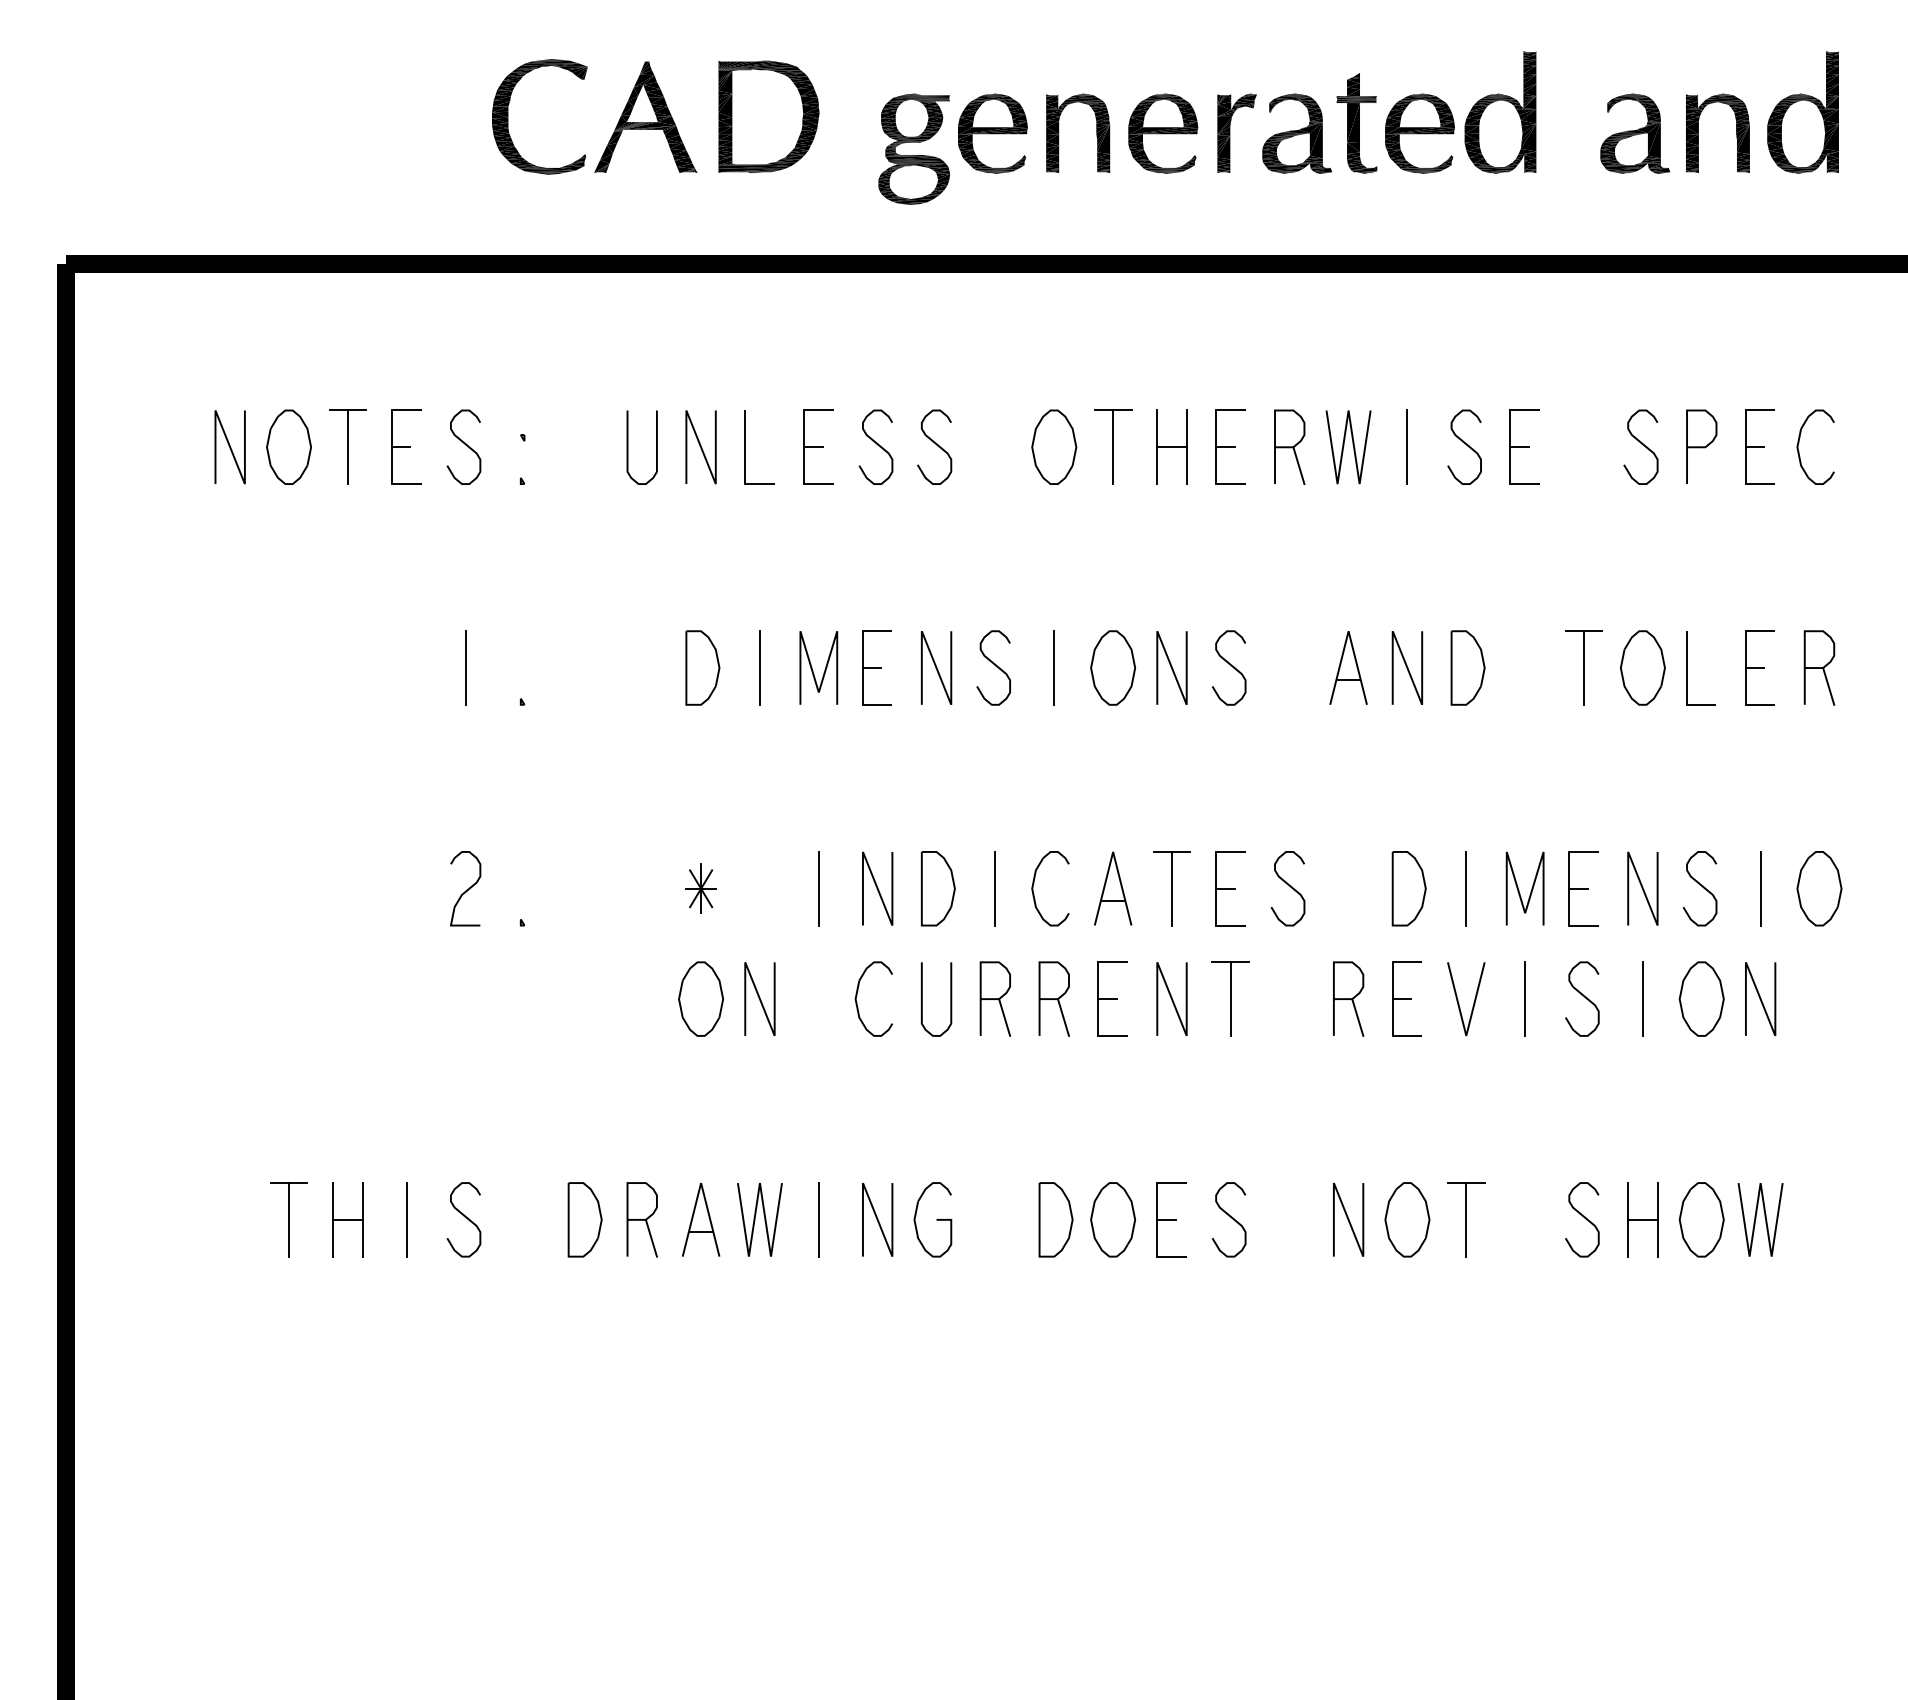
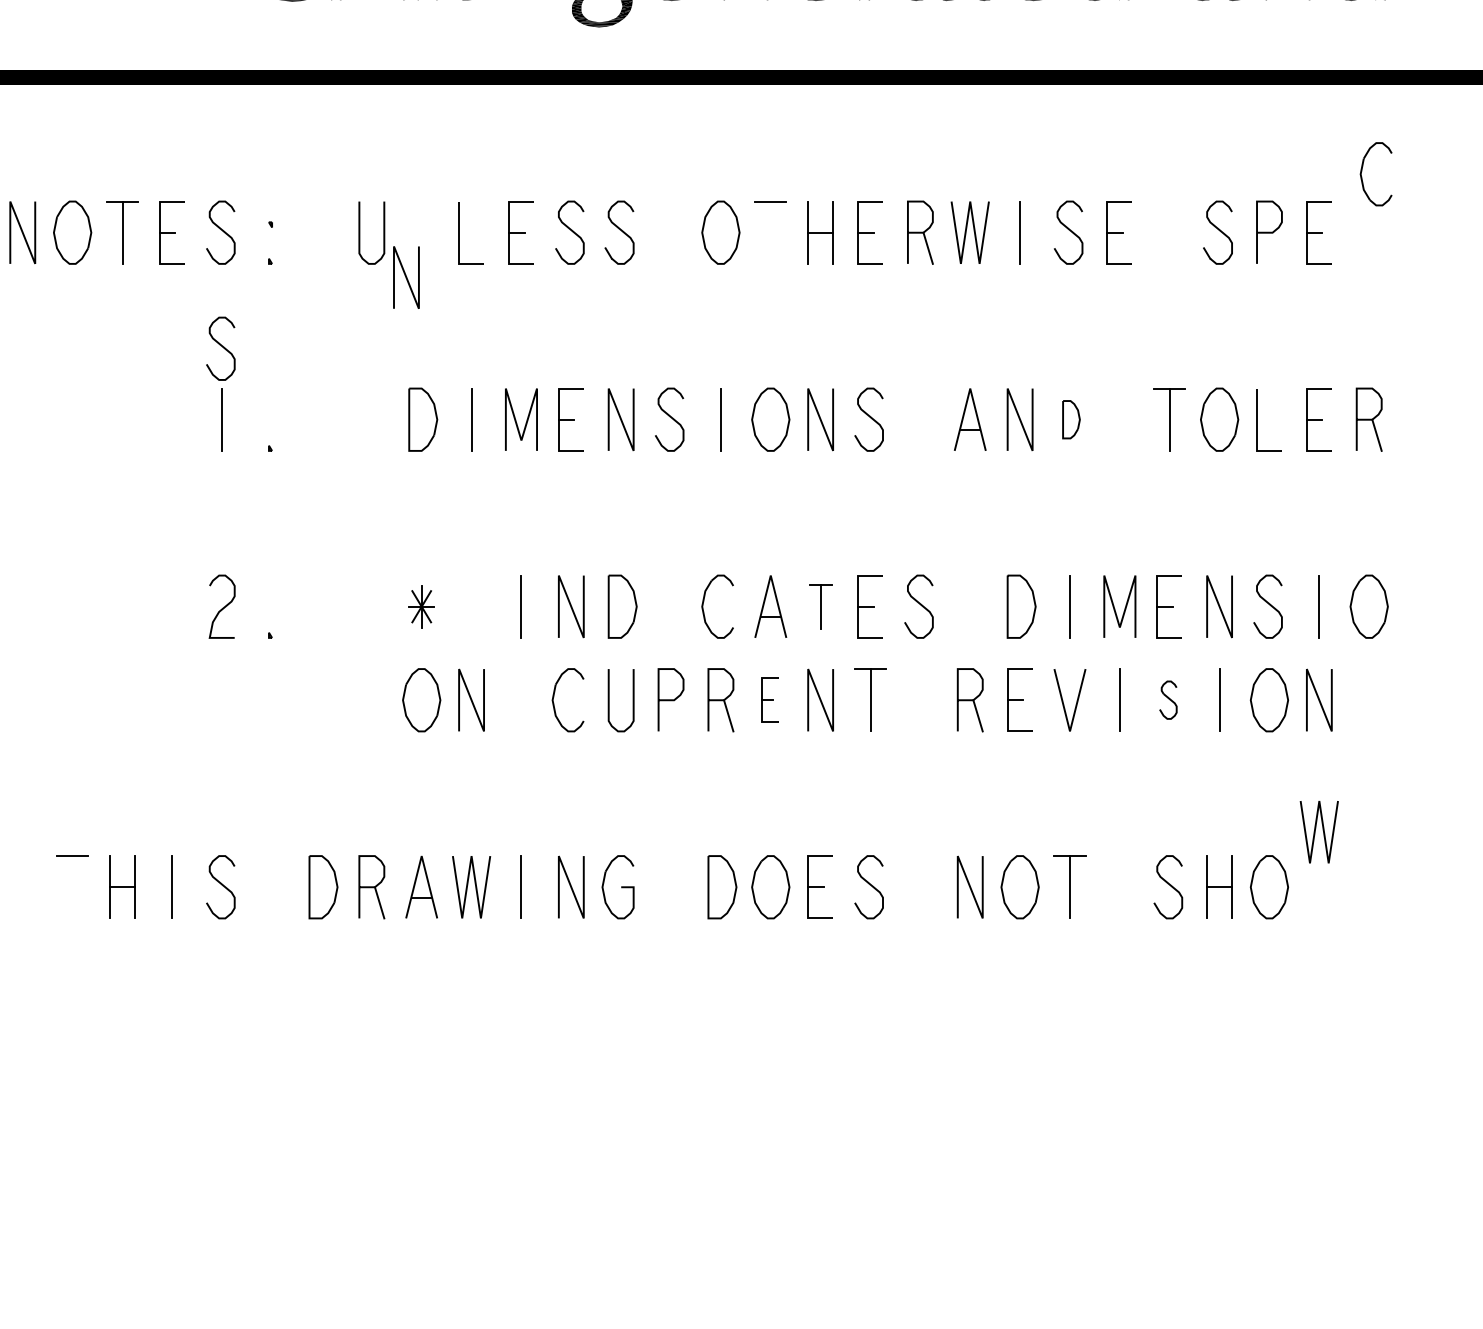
part: (1799, 443) -> (1362, 171), moved
line: (700, 447) -> (405, 277), moved
line: (1113, 447) -> (771, 232), removed
curve: (464, 581) -> (221, 346), added
part: (1467, 667) -> (1071, 419), size x0.6
line: (995, 888) -> (671, 606), removed
part: (1171, 888) -> (820, 606), size x0.7
part: (1112, 998) -> (770, 699), size x0.7
part: (1582, 998) -> (1168, 699), size x0.6
line: (1004, 1017) -> (678, 715), removed
line: (289, 1219) -> (73, 886), removed
line: (1756, 1219) -> (1315, 831), moved

